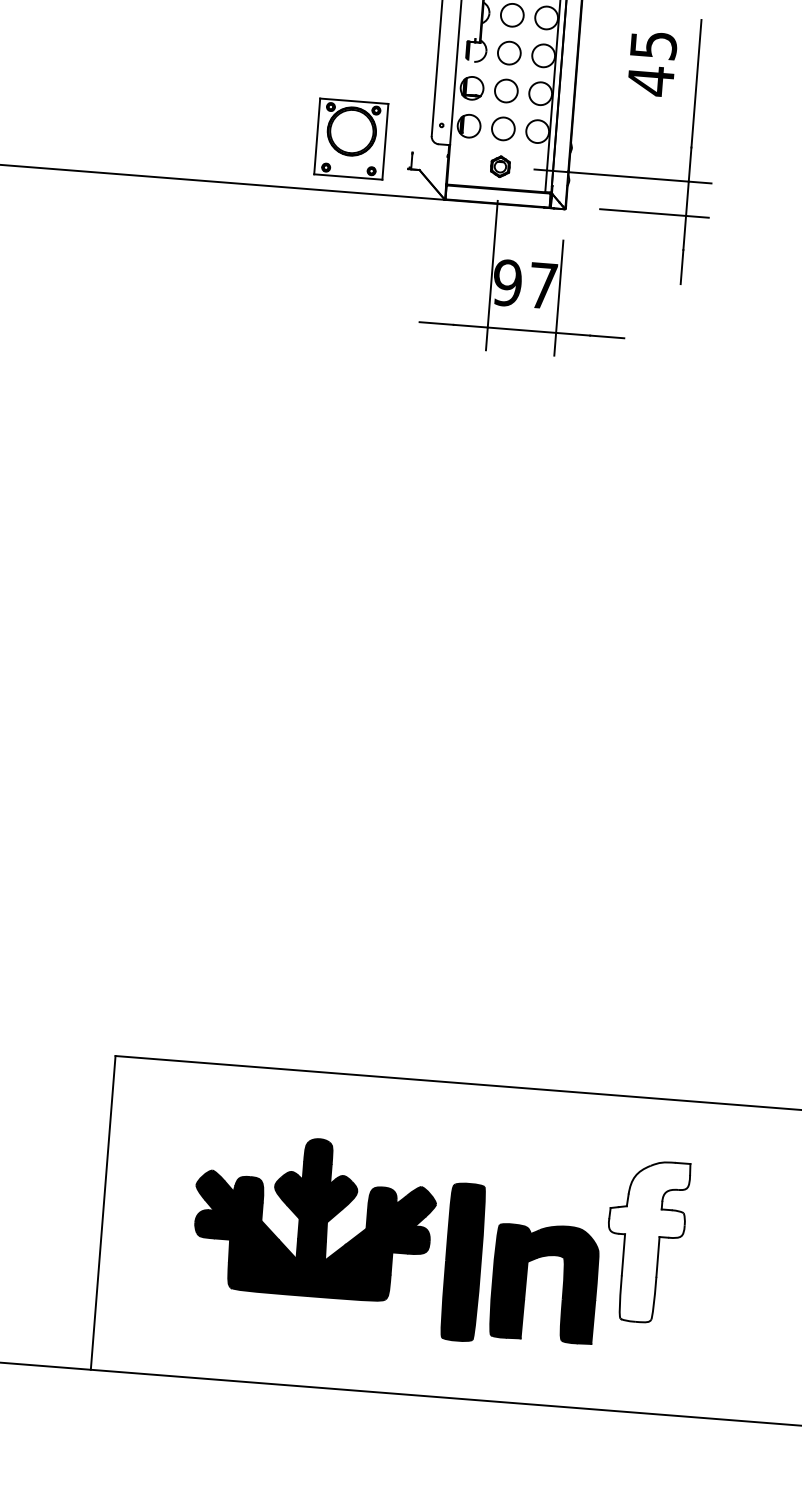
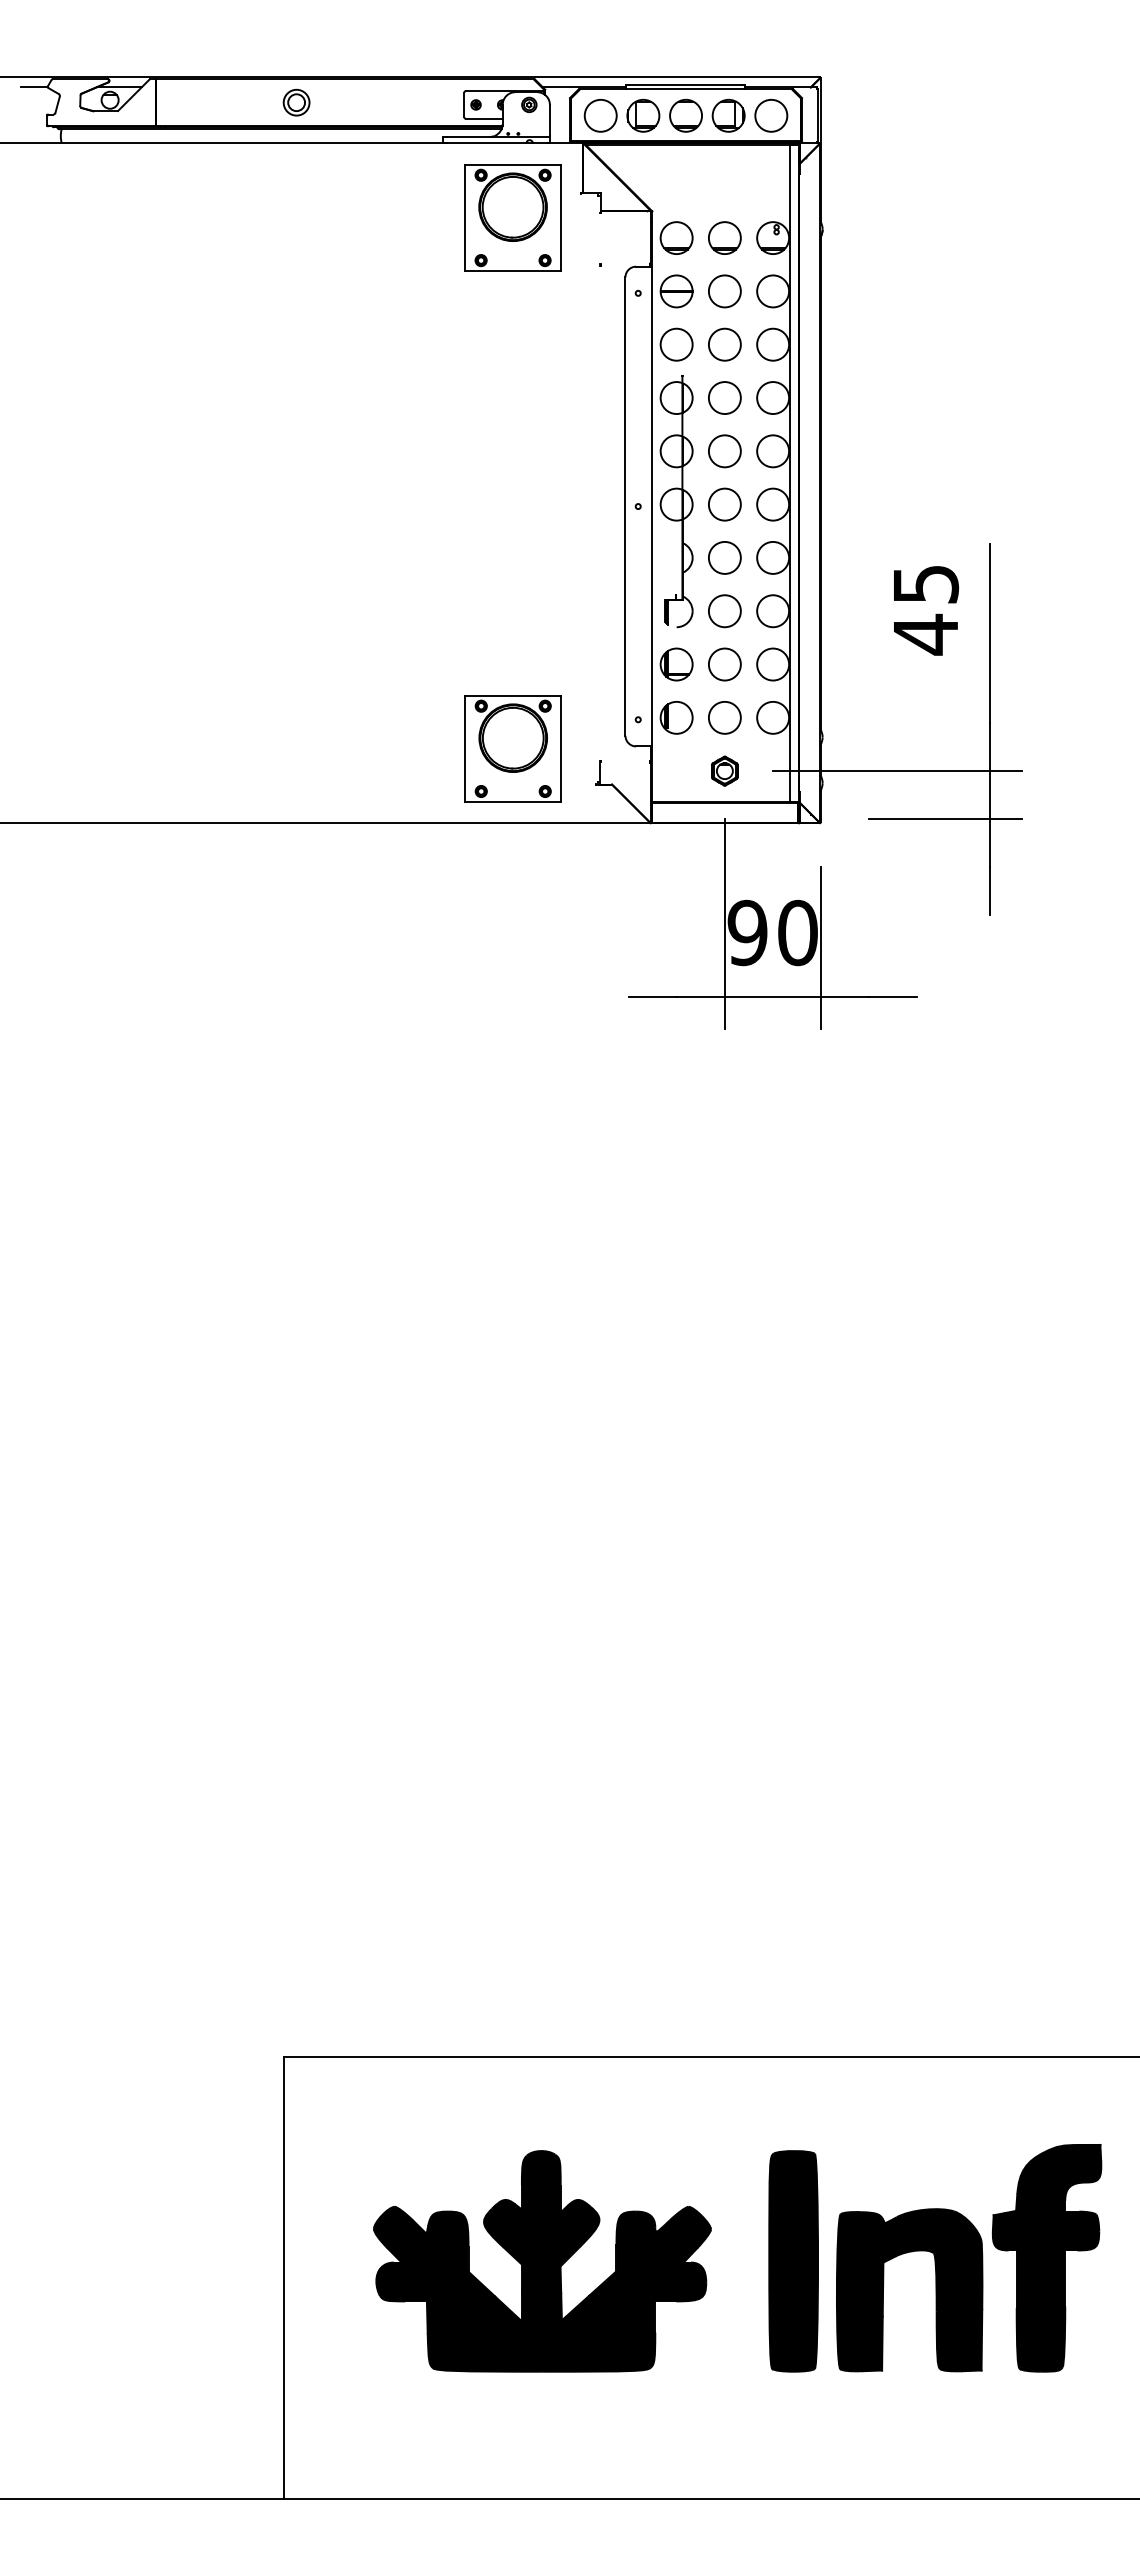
text: (543, 285) -> (797, 932), 97 -> 90
part: (314, 1217) -> (542, 2261), moved
fill: (645, 1240) -> (1046, 2257), added
part: (463, 1262) -> (793, 2261), moved
part: (527, 1276) -> (884, 2283), moved

